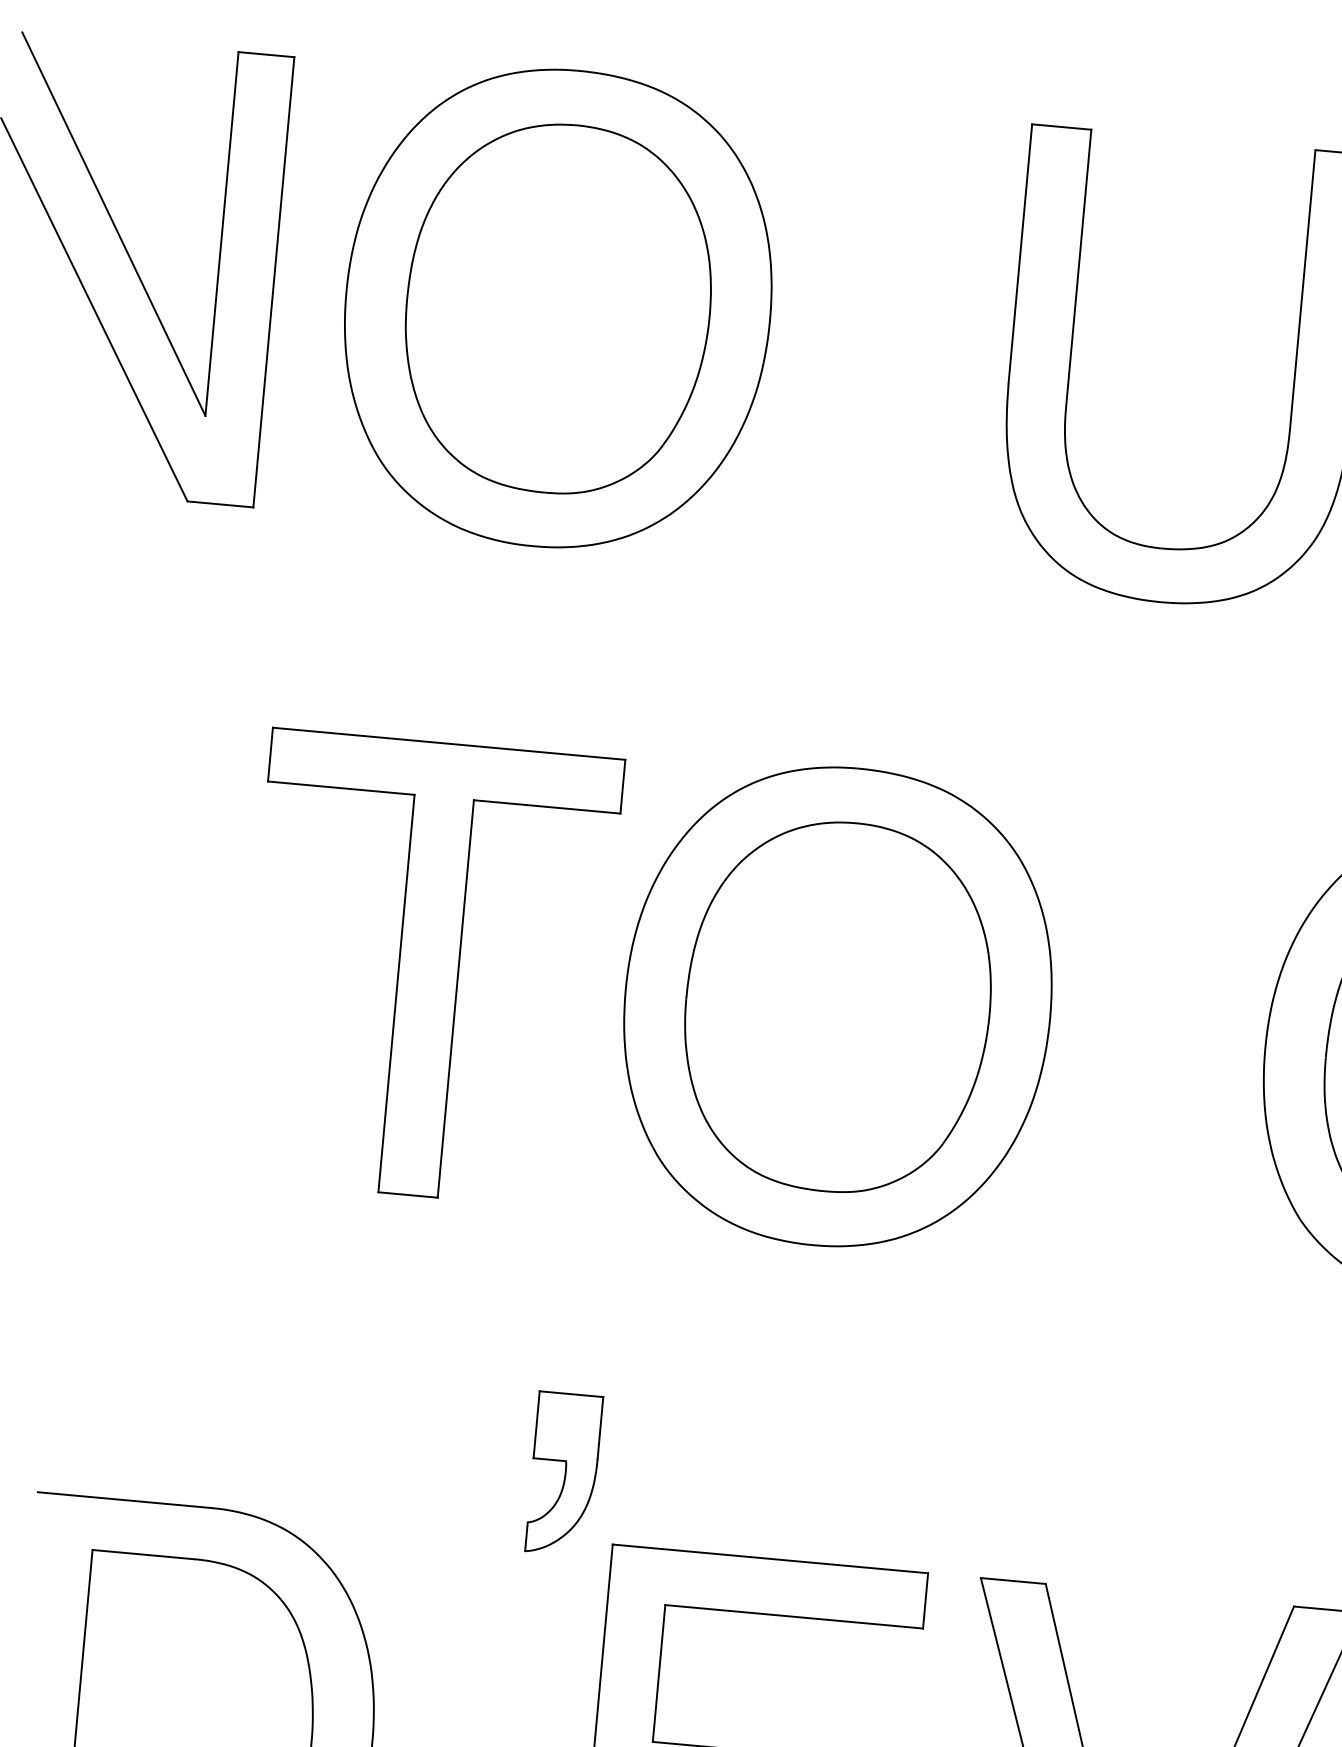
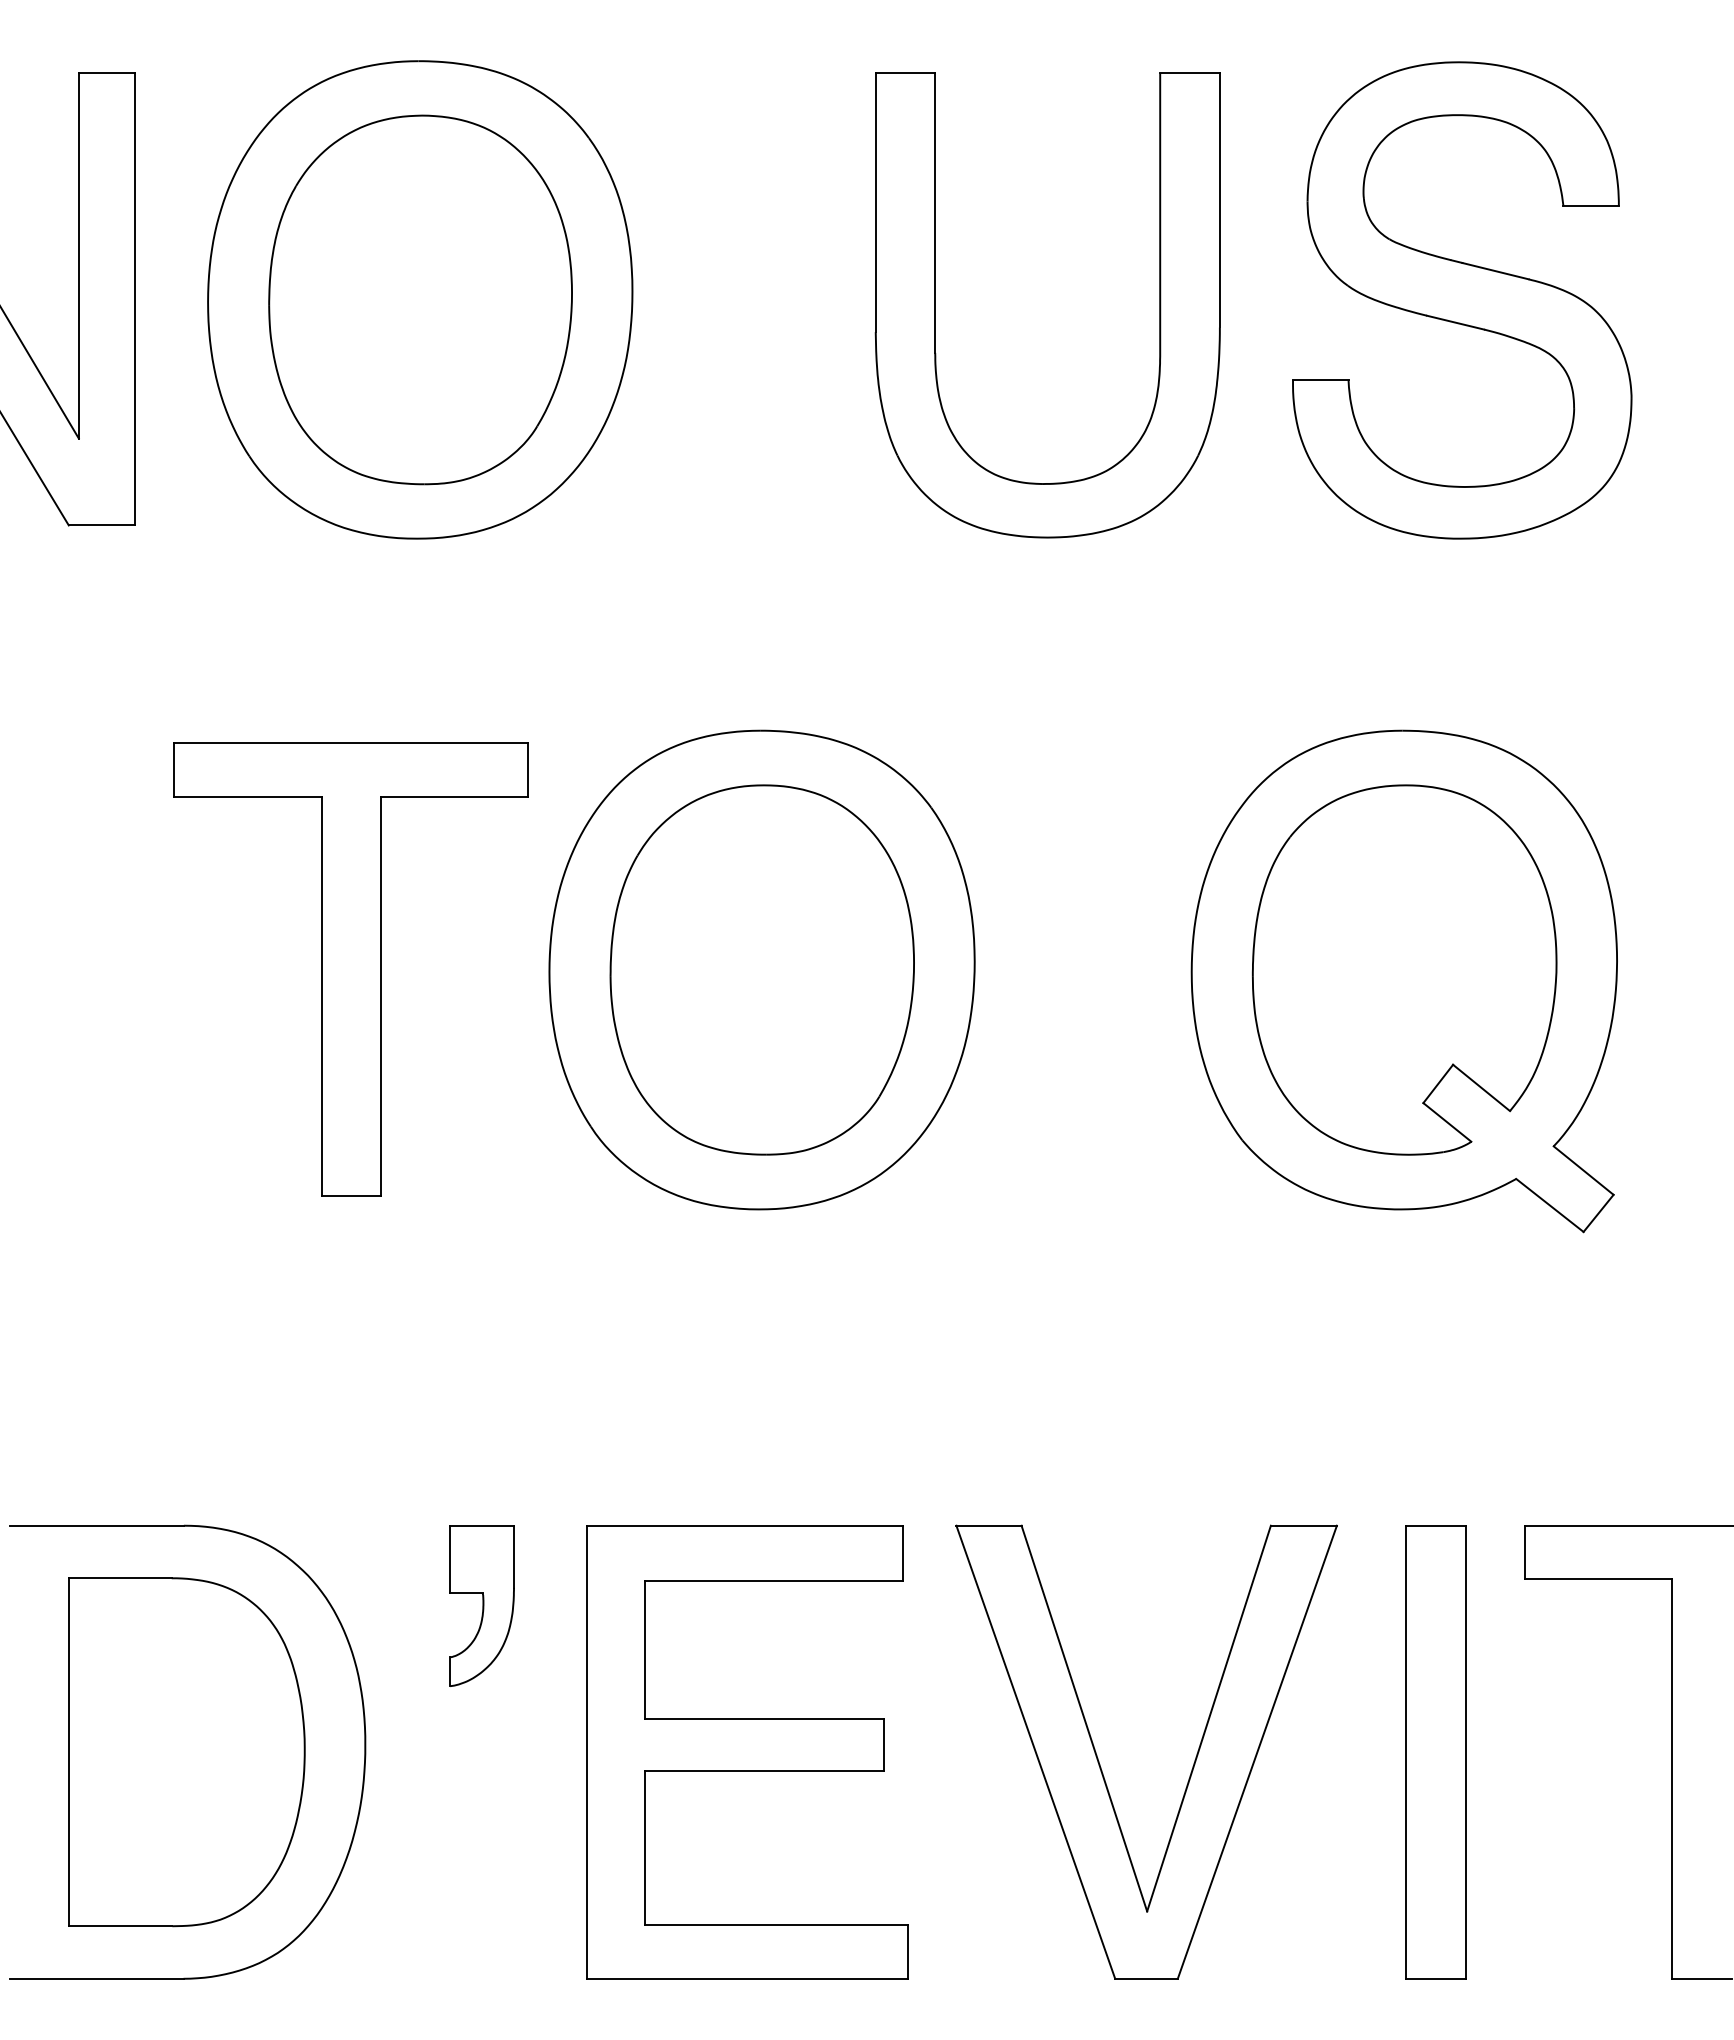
part: (563, 1473) -> (481, 1605), moved

